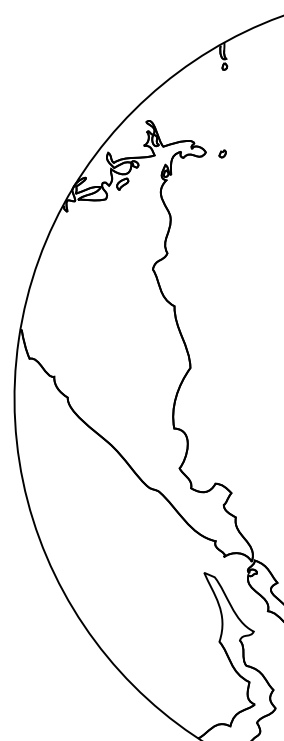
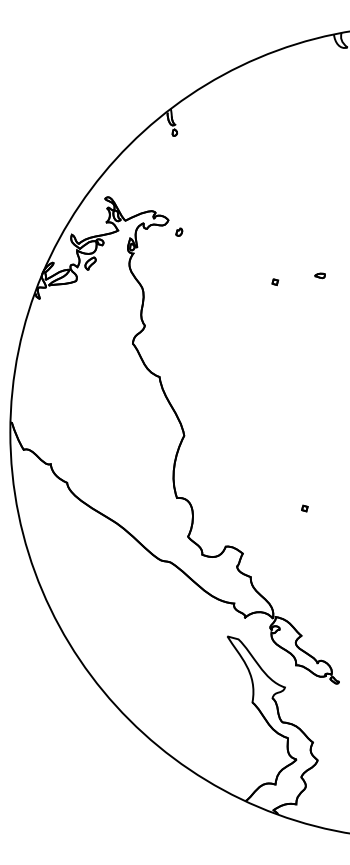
part: (223, 153) -> (179, 231), moved

